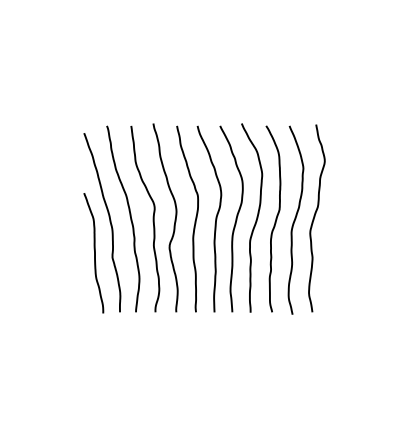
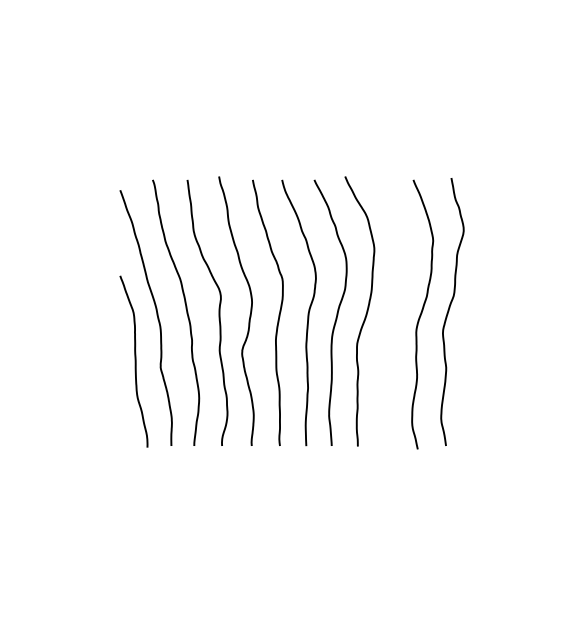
curve: (275, 218) -> (393, 312), removed

